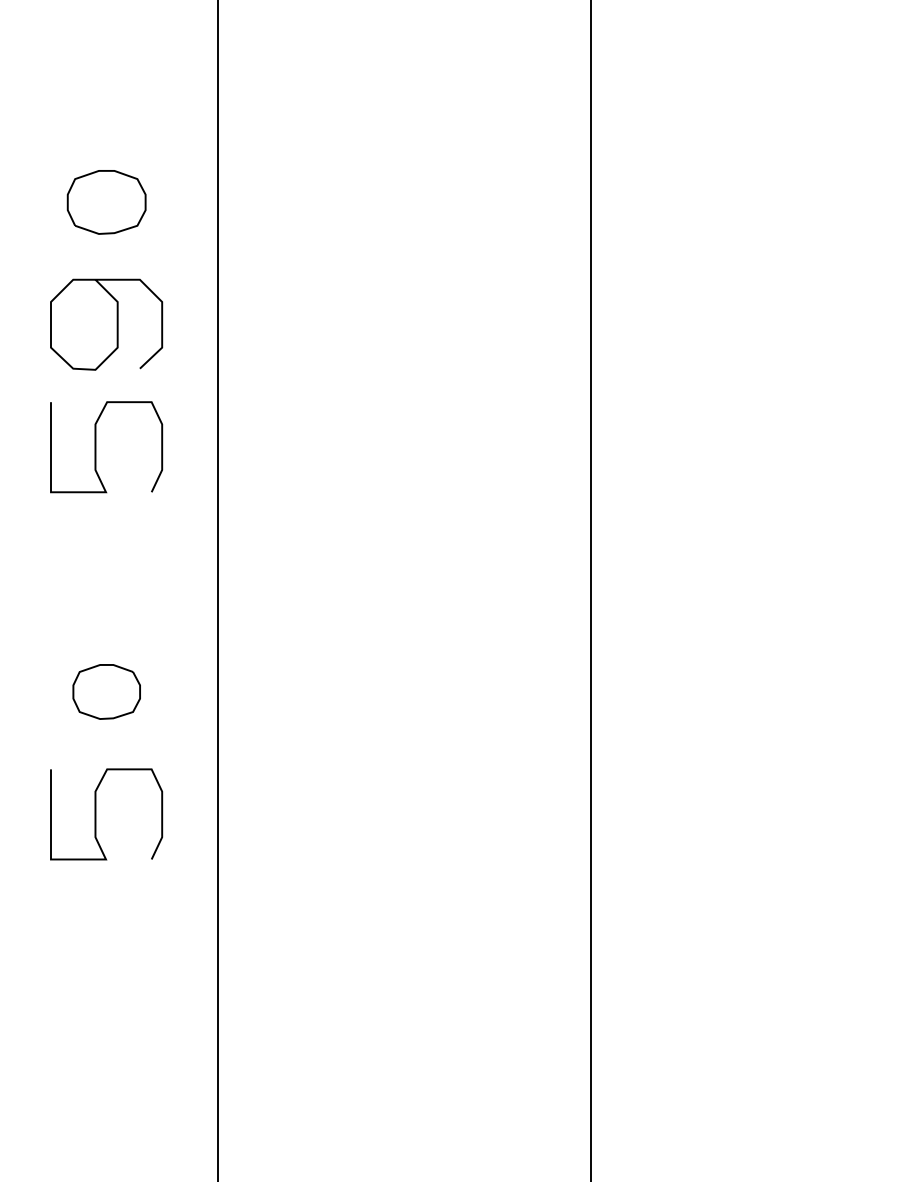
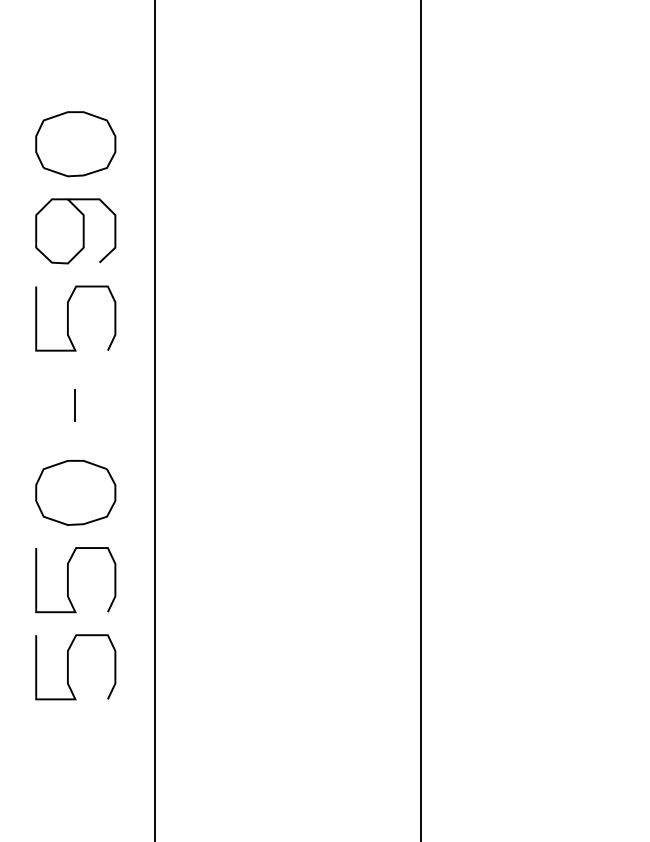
part: (106, 202) -> (75, 144), size x1.43
line: (106, 568) -> (75, 404), added
part: (106, 691) -> (75, 492), size x1.67
curve: (96, 936) -> (68, 667), added

